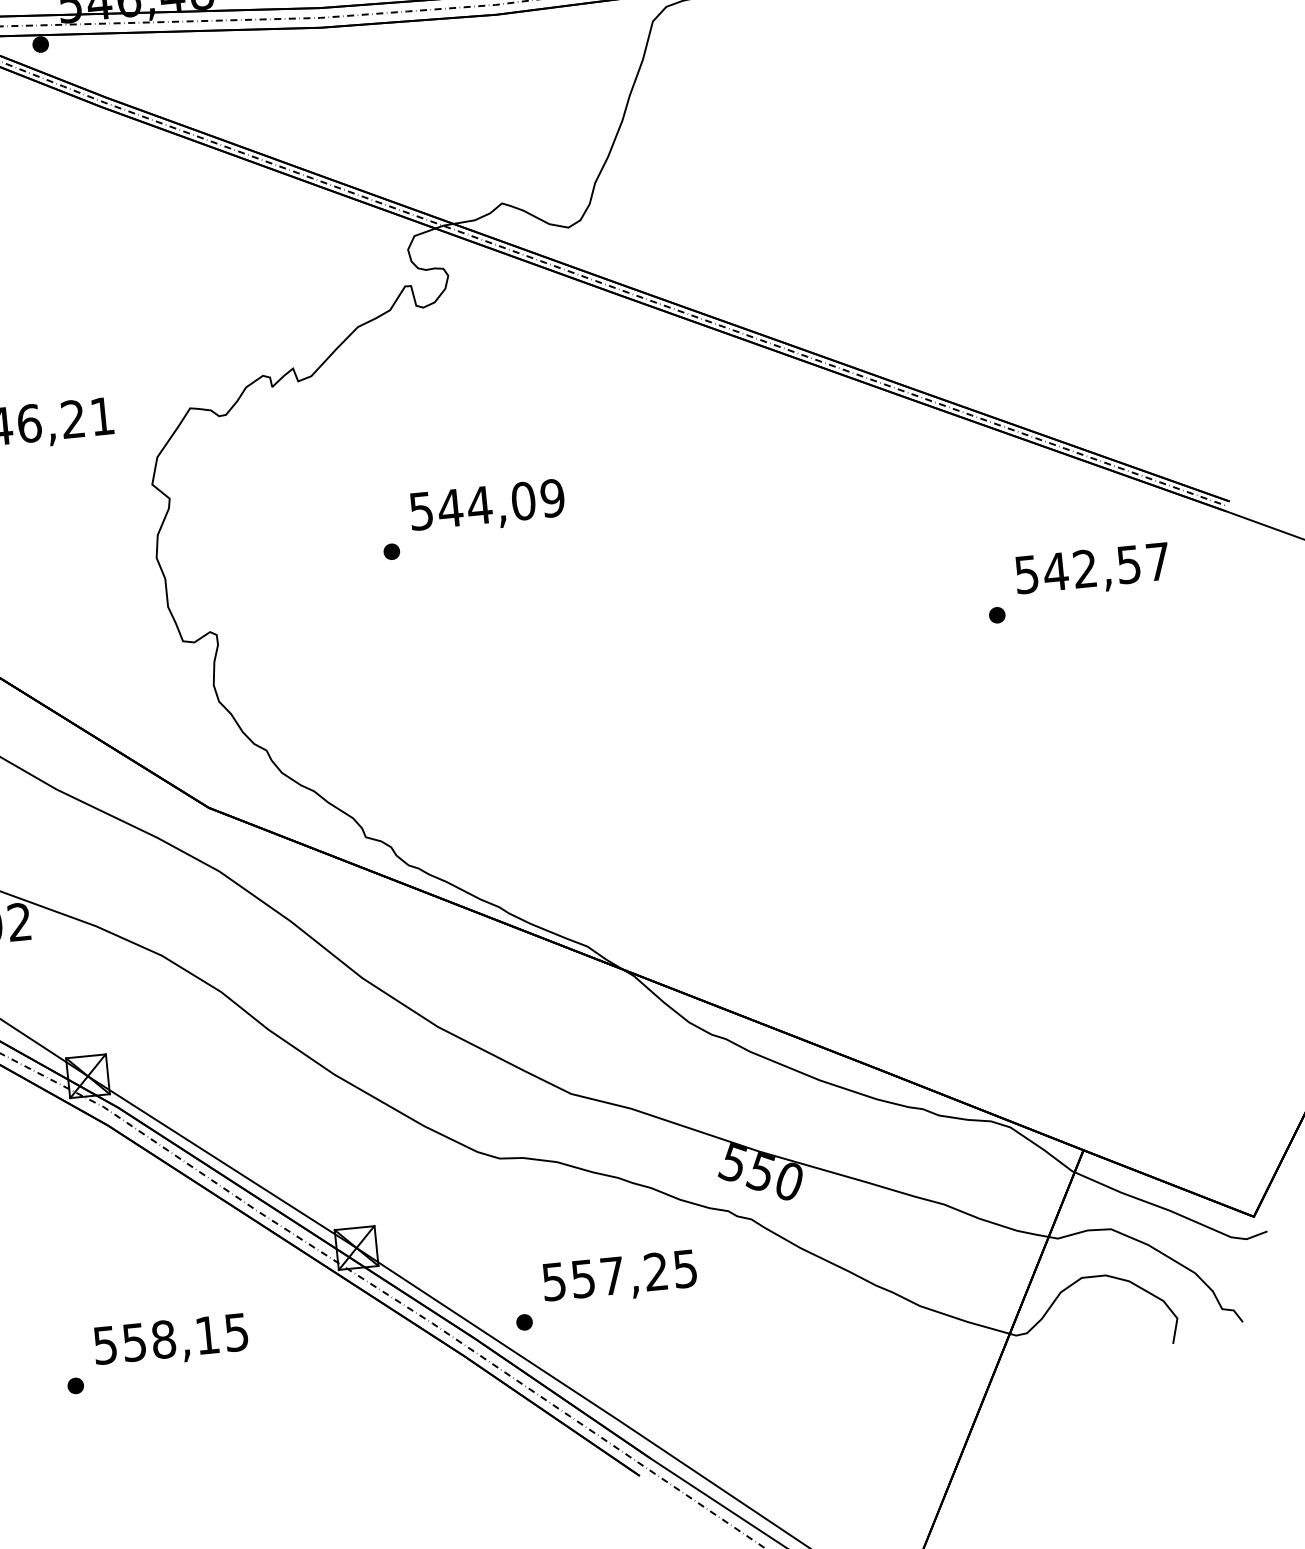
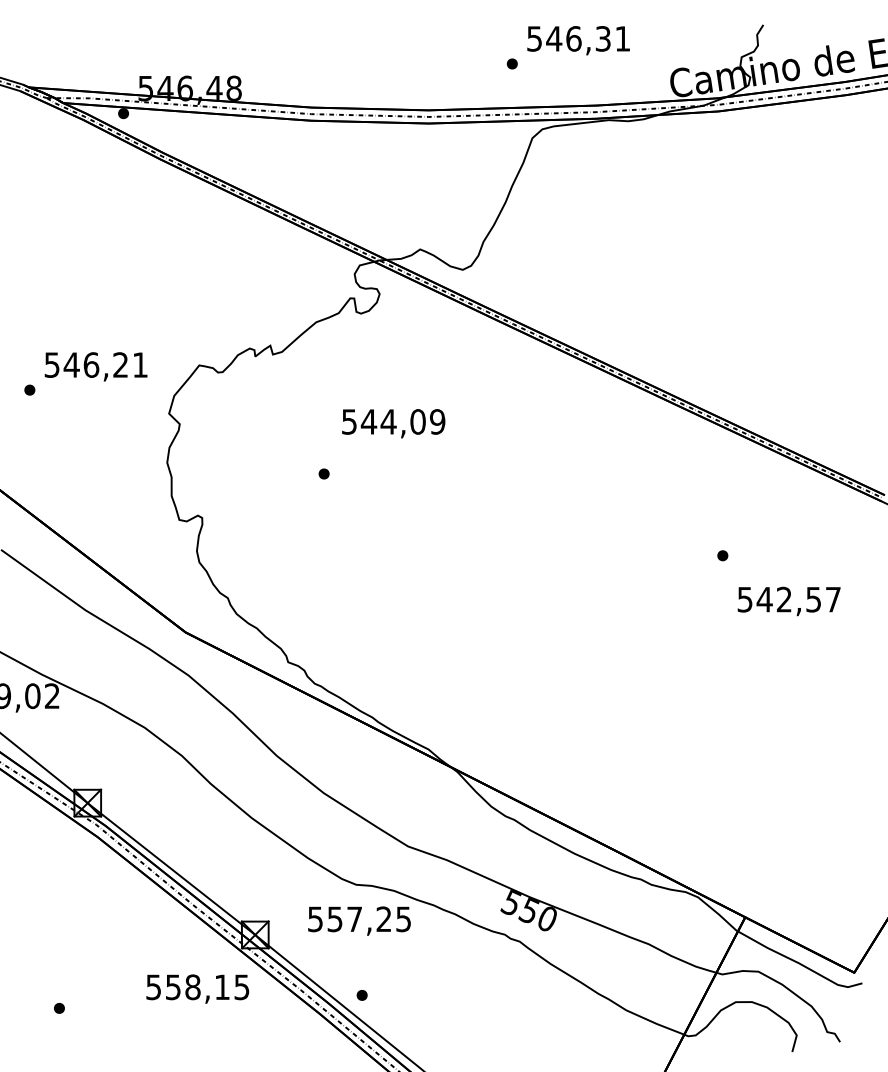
text: (487, 507) -> (393, 423), moved
text: (1091, 571) -> (788, 601), moved
text: (619, 1277) -> (359, 920), moved
text: (170, 1340) -> (197, 988), moved

